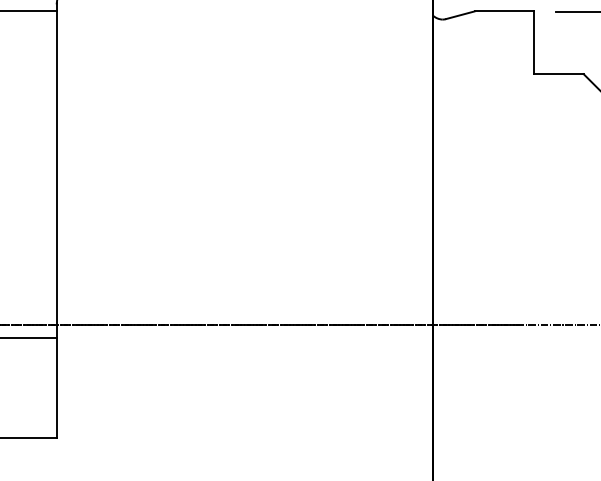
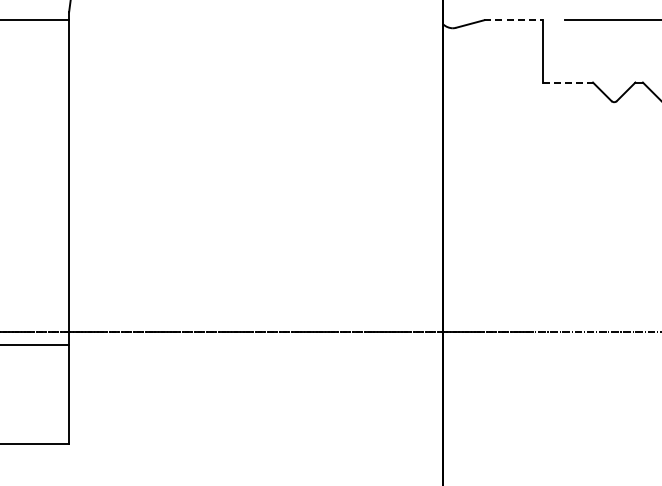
line: (504, 11) -> (514, 20), solid -> dashed
line: (559, 74) -> (568, 82), solid -> dashed

